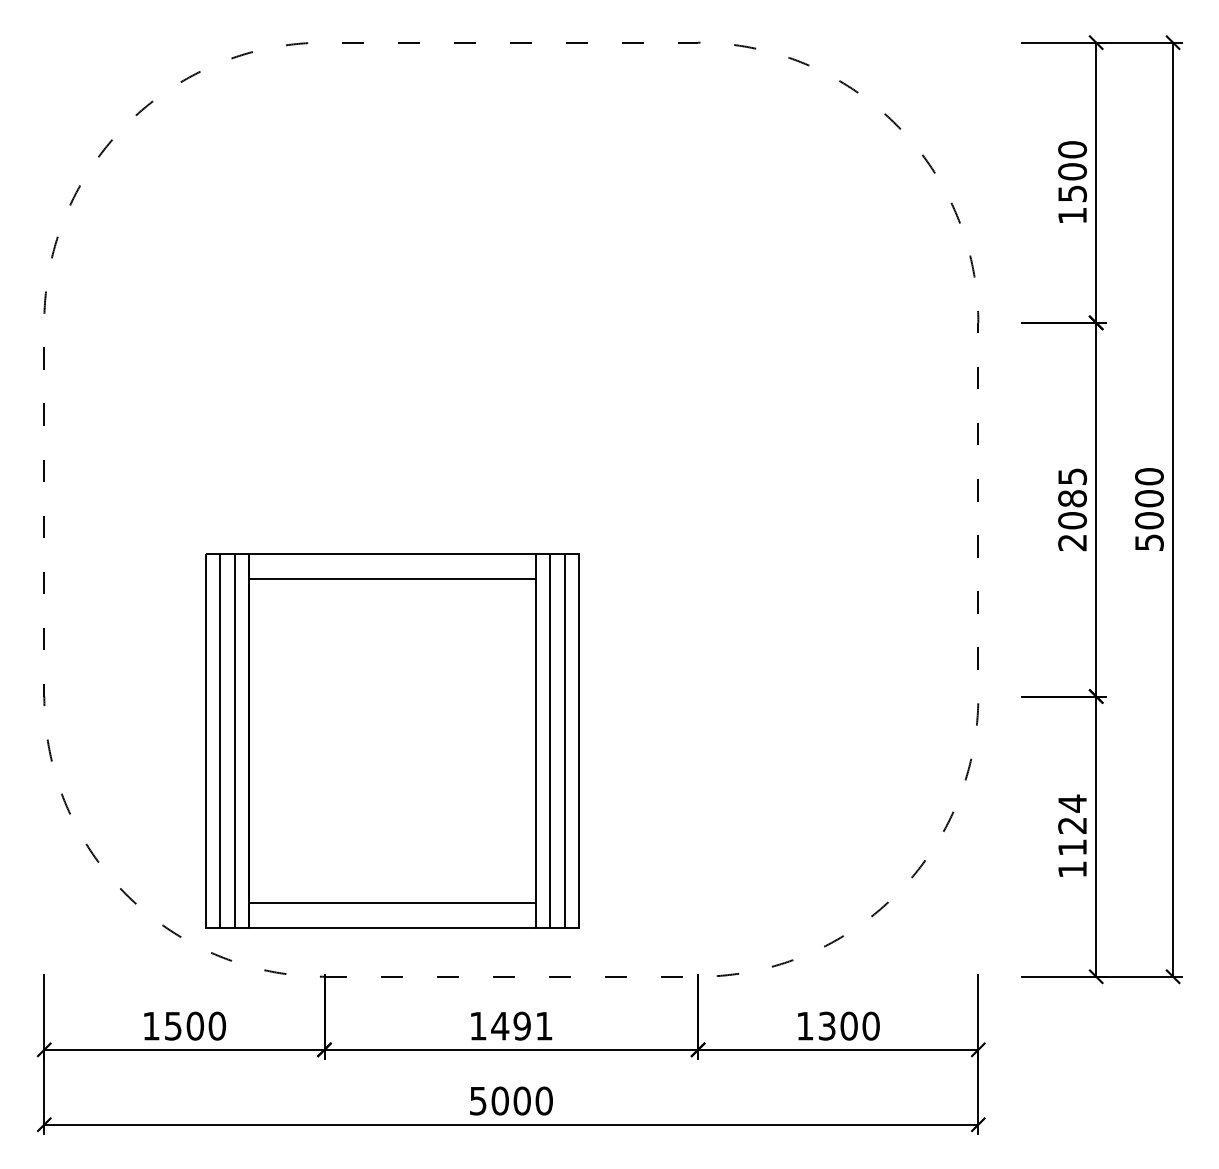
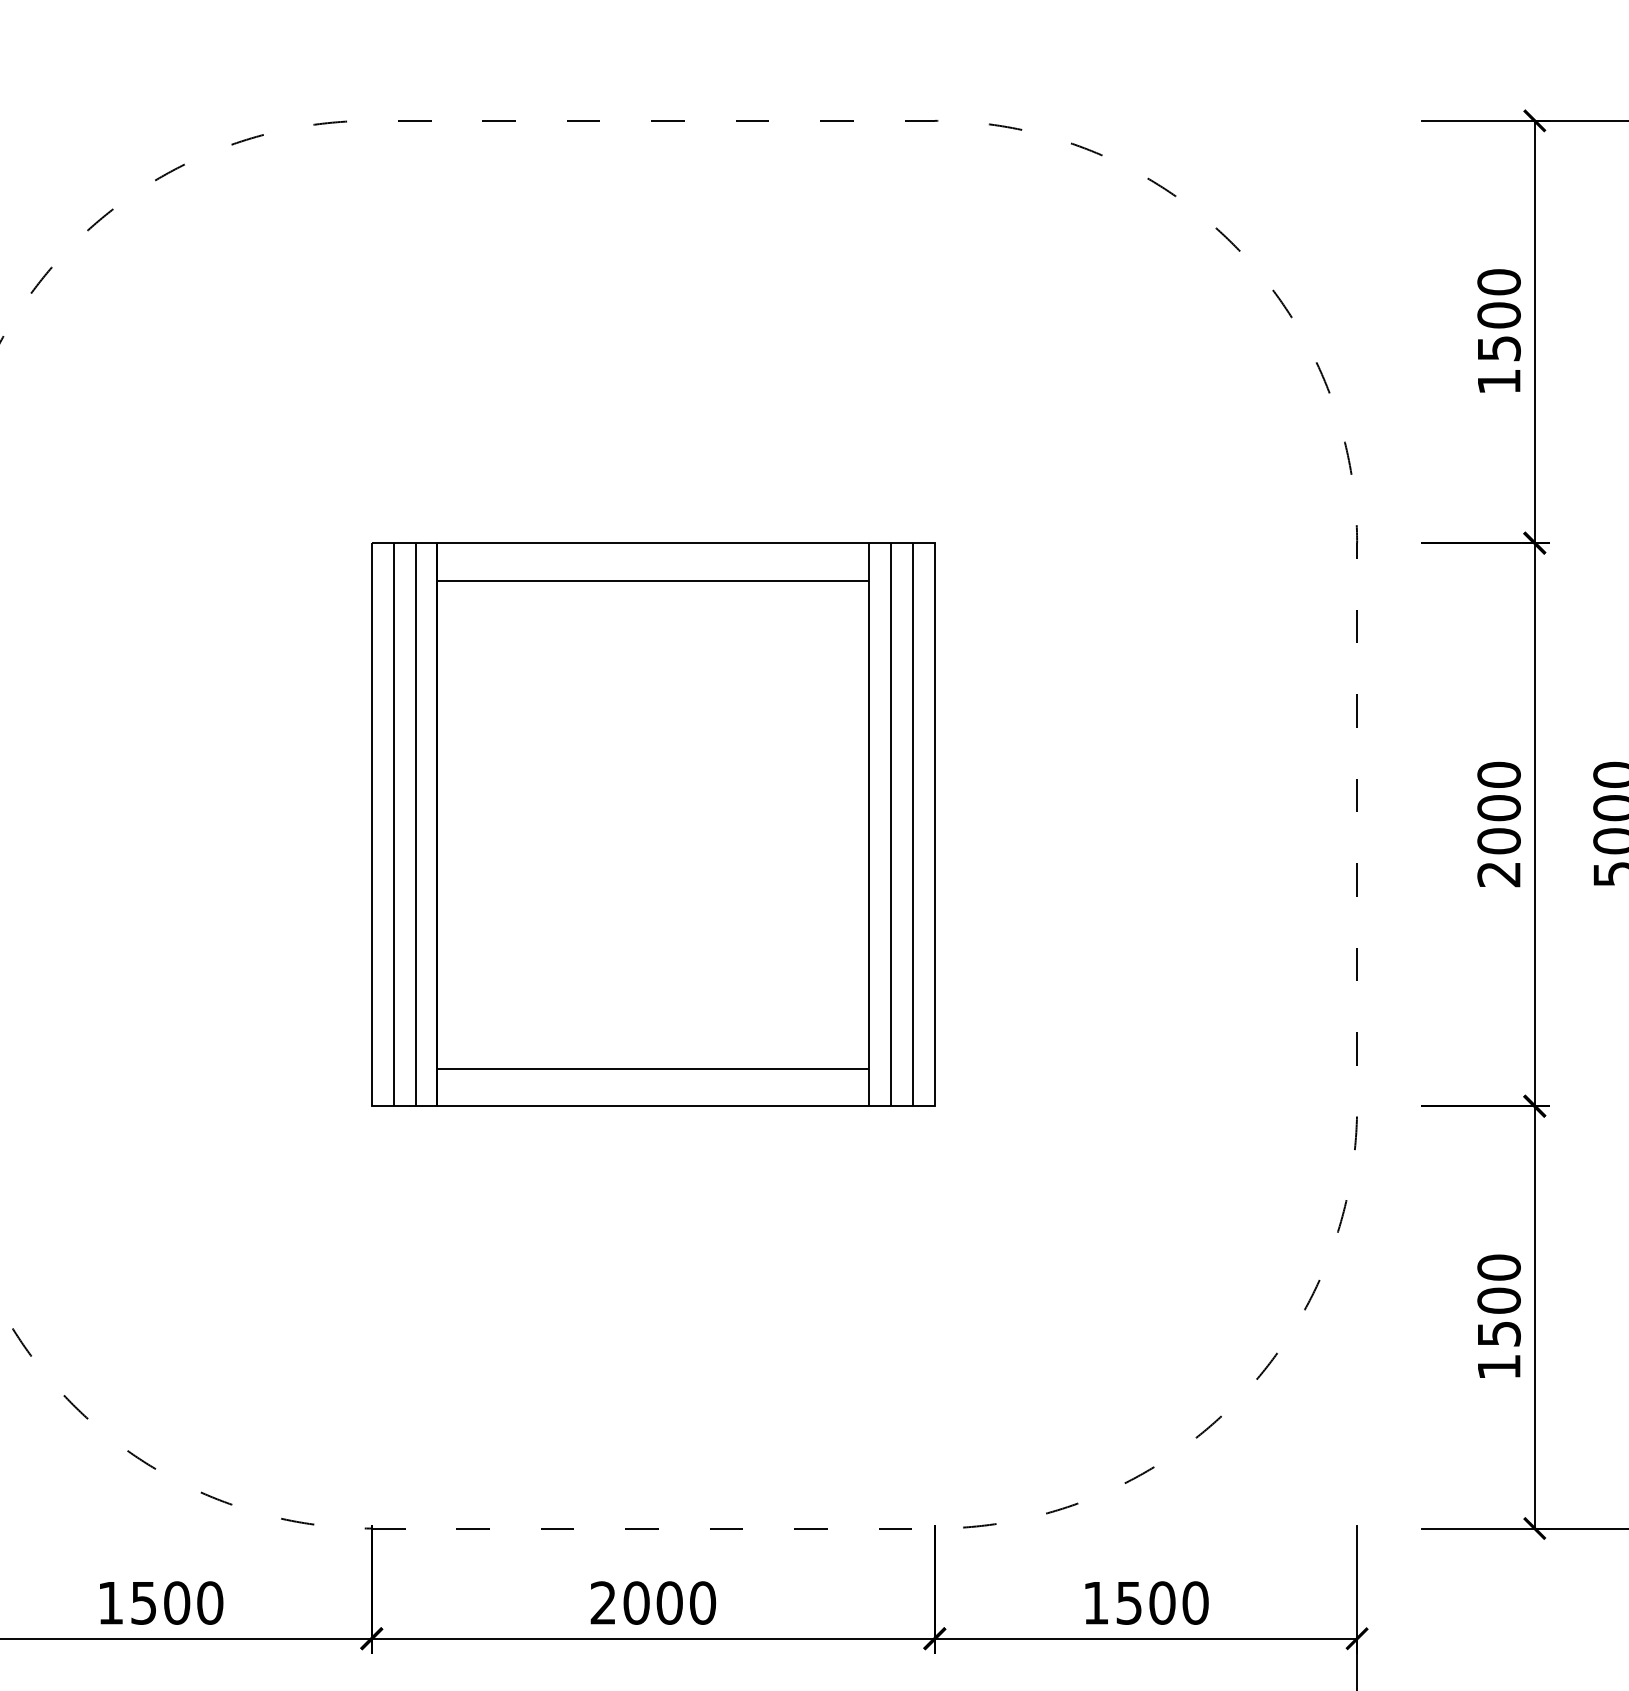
text: (1072, 487) -> (1499, 791), 2085 -> 2000
part: (392, 740) -> (653, 824), moved
text: (1072, 824) -> (1499, 1299), 1124 -> 1500
text: (510, 1025) -> (652, 1602), 1491 -> 2000
text: (827, 1025) -> (1129, 1602), 1300 -> 1500

